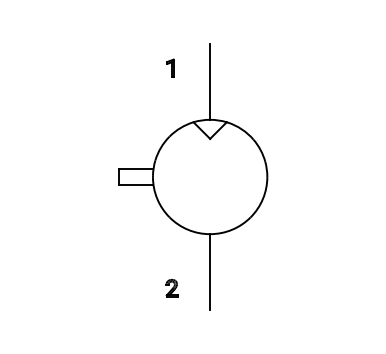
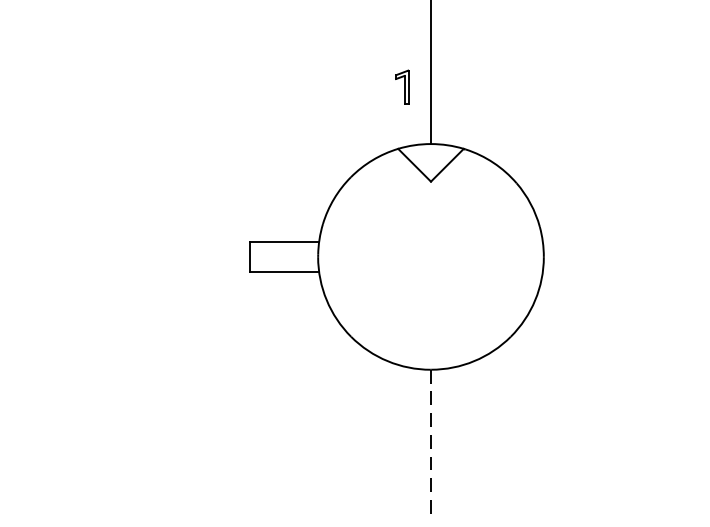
part: (170, 67) -> (402, 86), moved
line: (210, 272) -> (431, 445), solid -> dashed
part: (171, 288) -> (354, 476), removed

